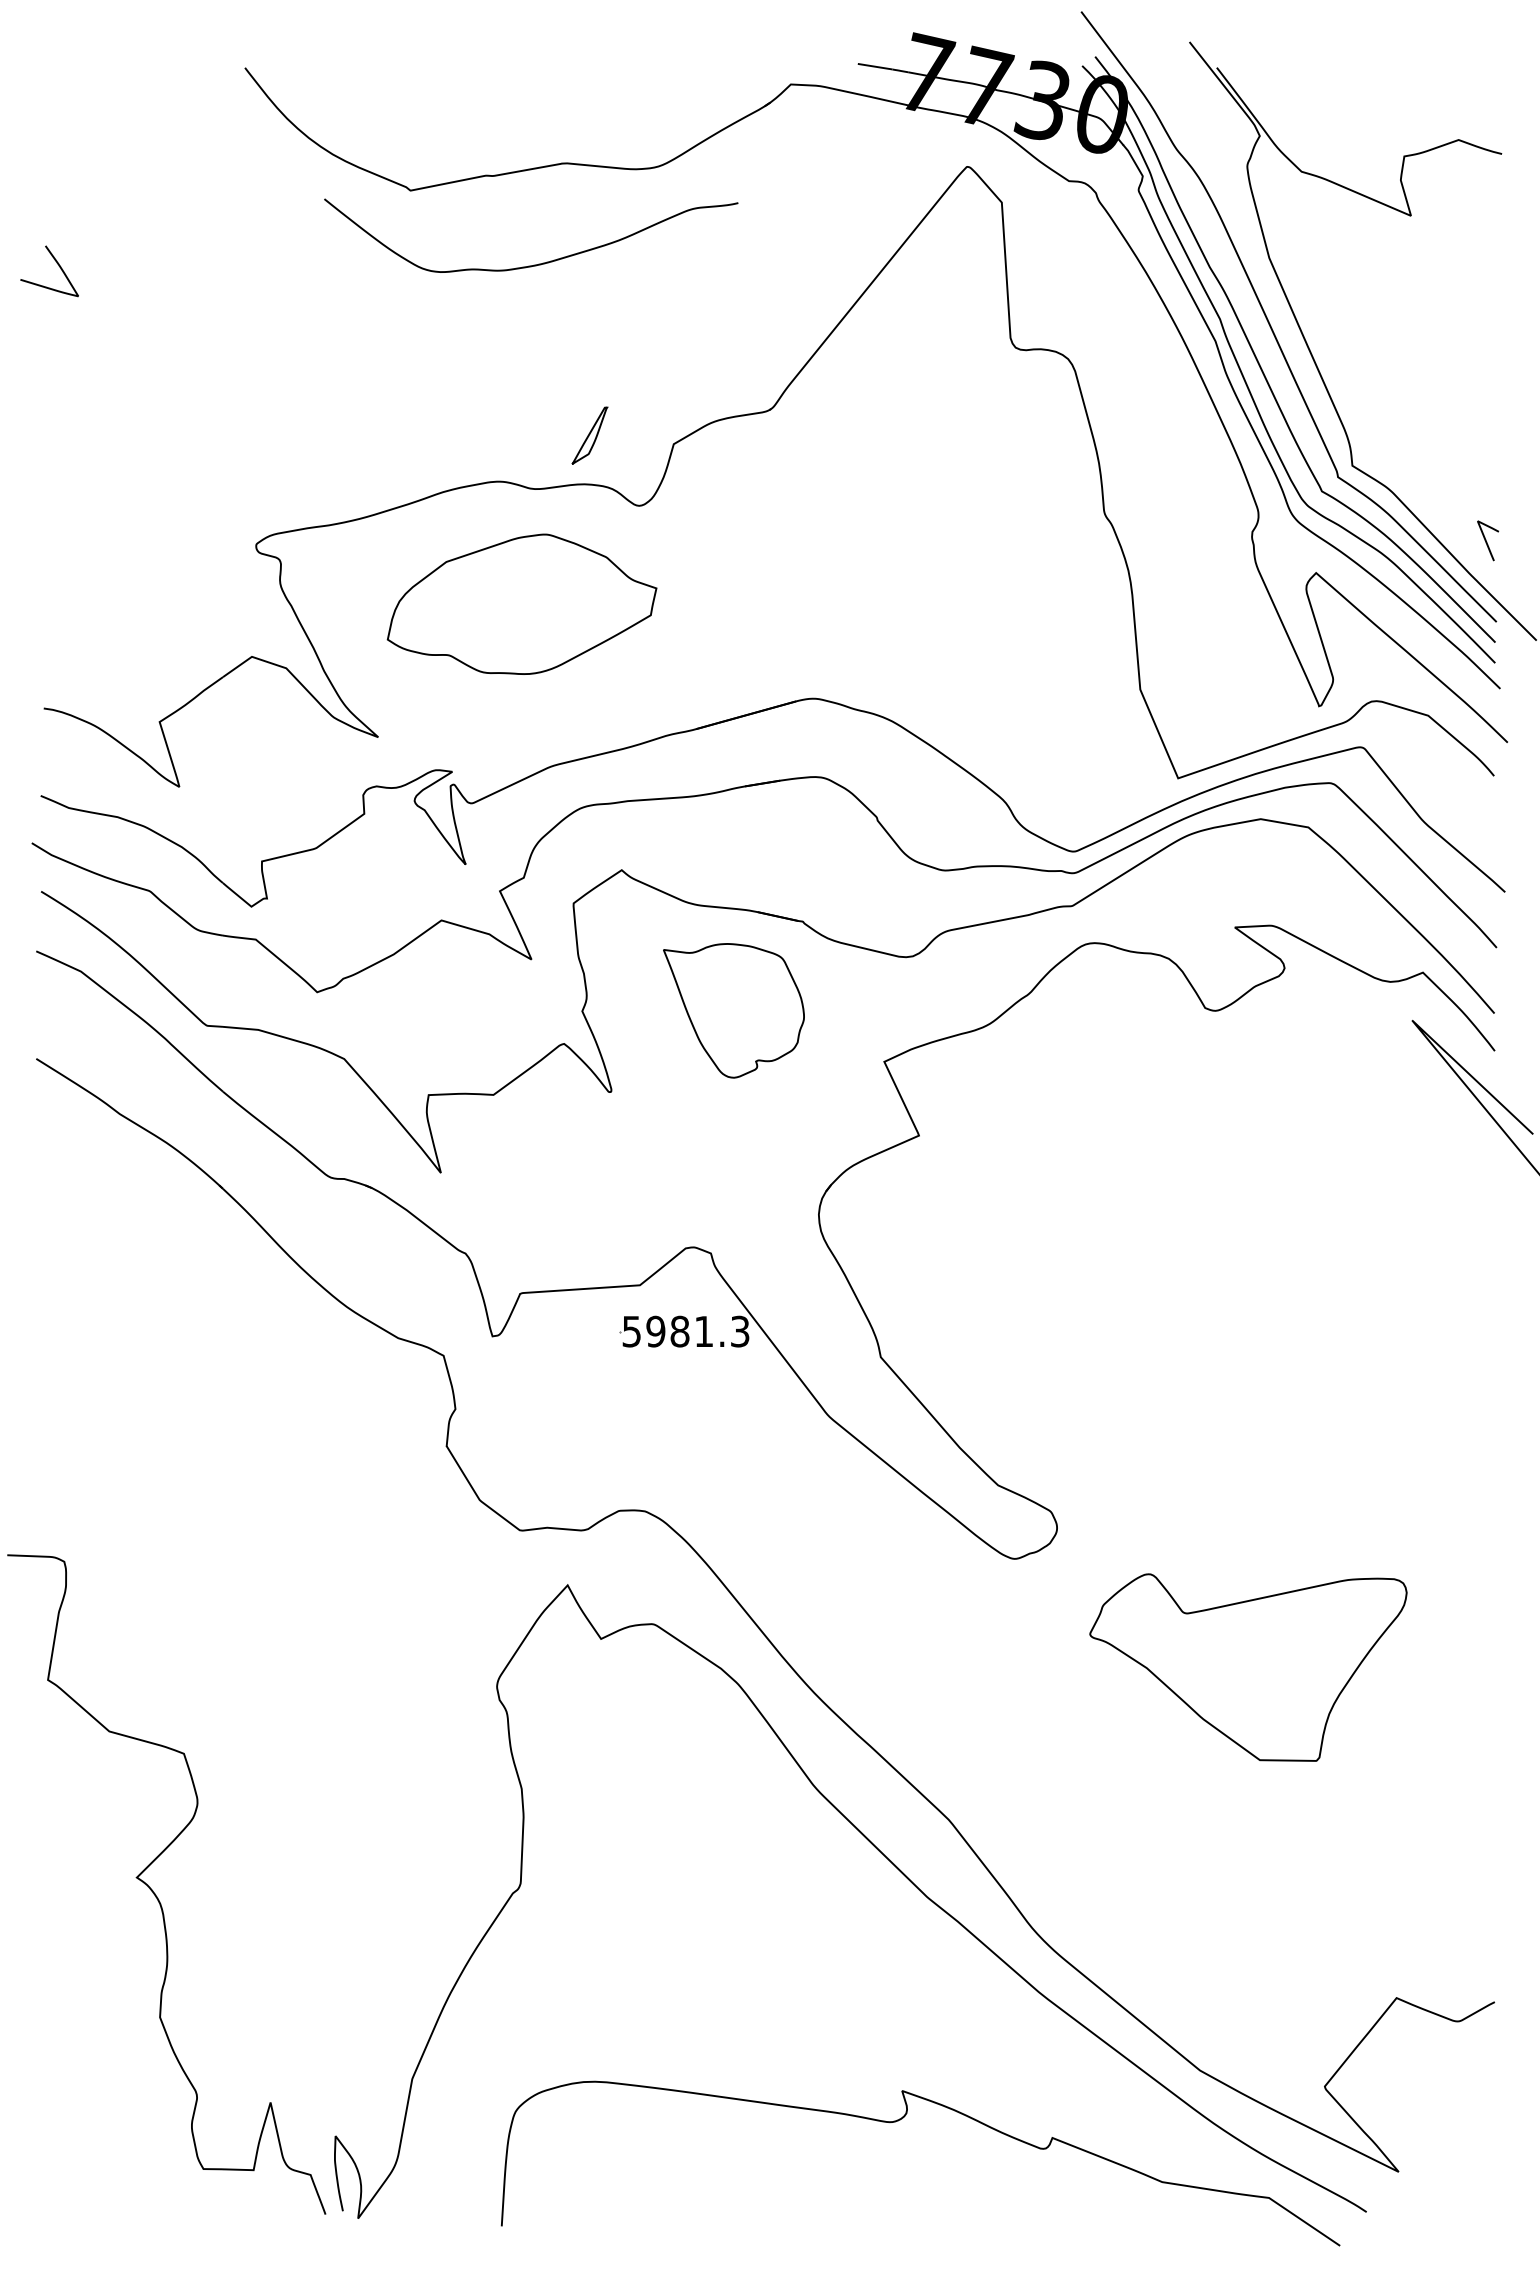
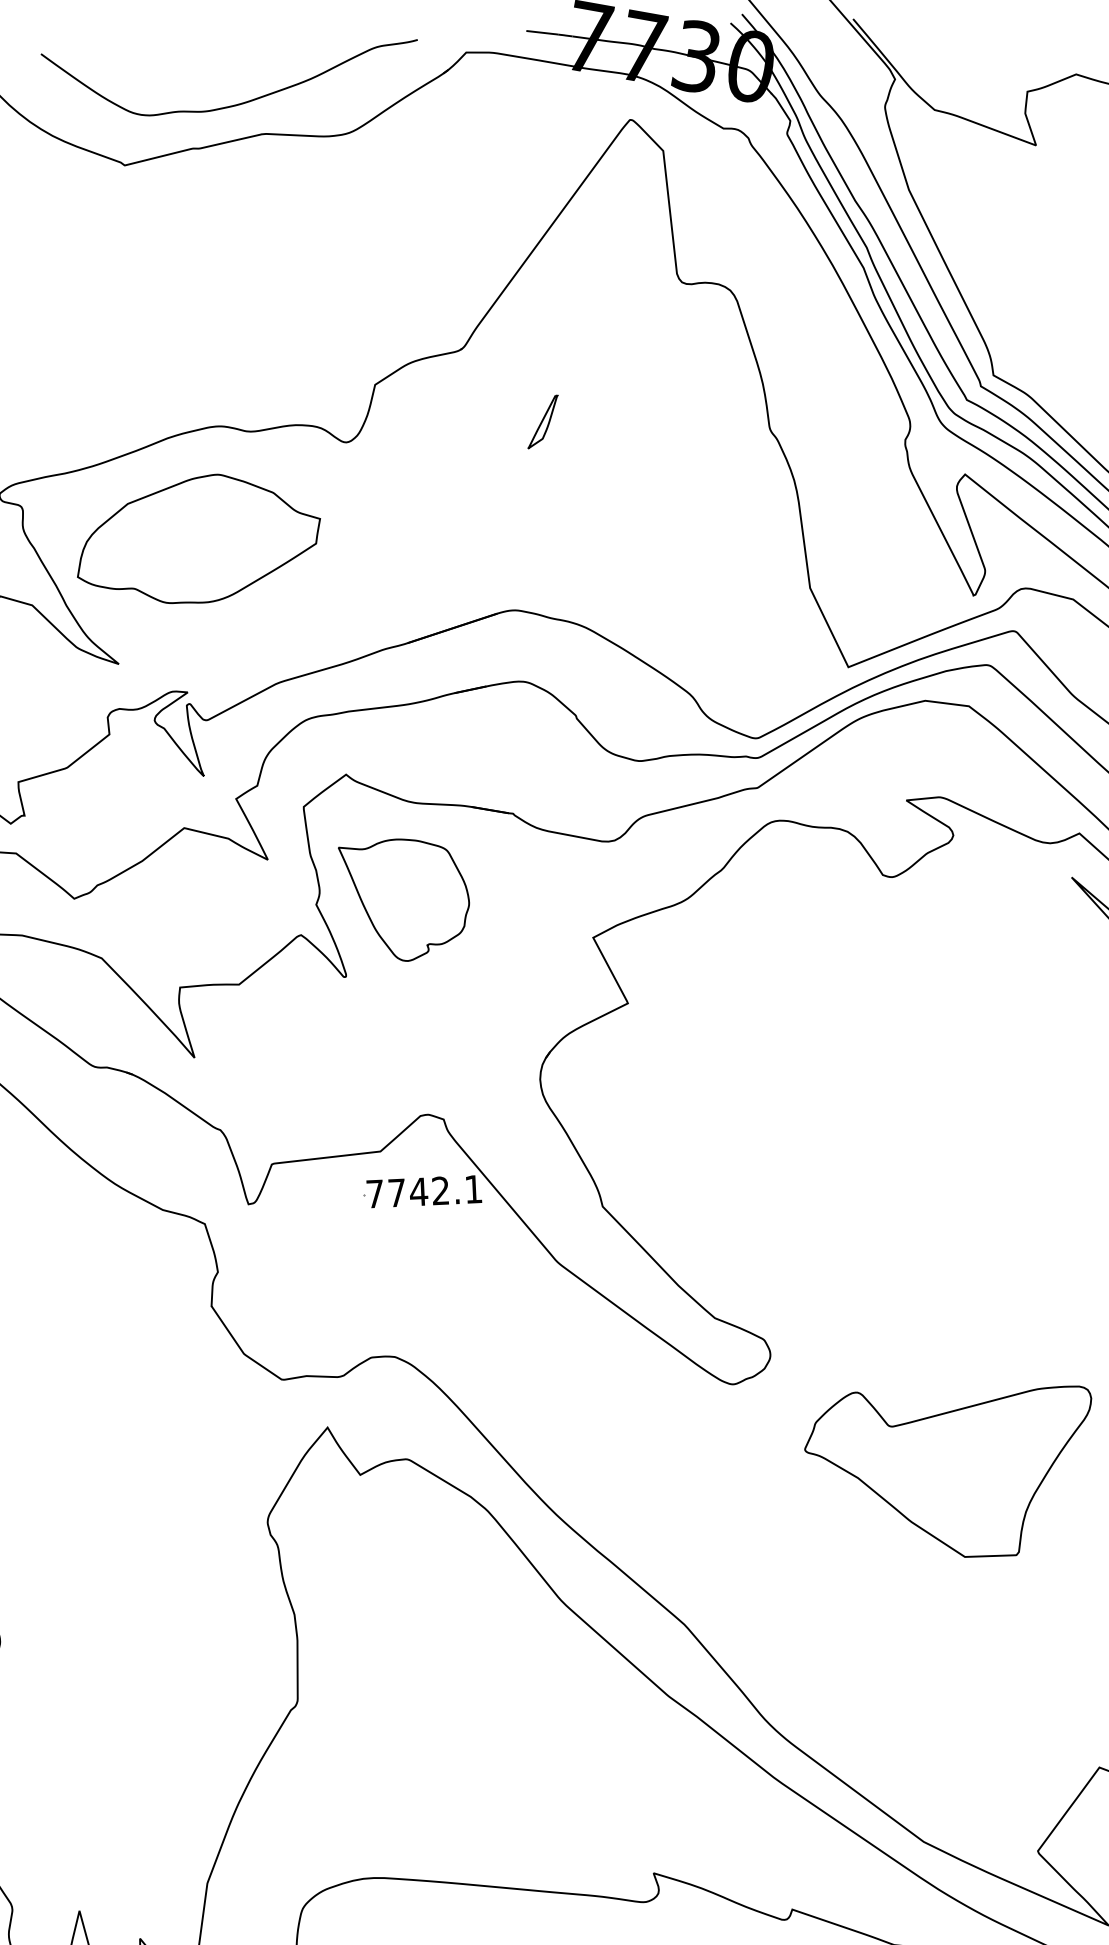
curve: (538, 263) -> (238, 103), moved
part: (589, 435) -> (542, 421), moved
part: (521, 603) -> (197, 538), moved
part: (733, 1010) -> (404, 899), moved
text: (685, 1331) -> (423, 1191), 5981.3 -> 7742.1

